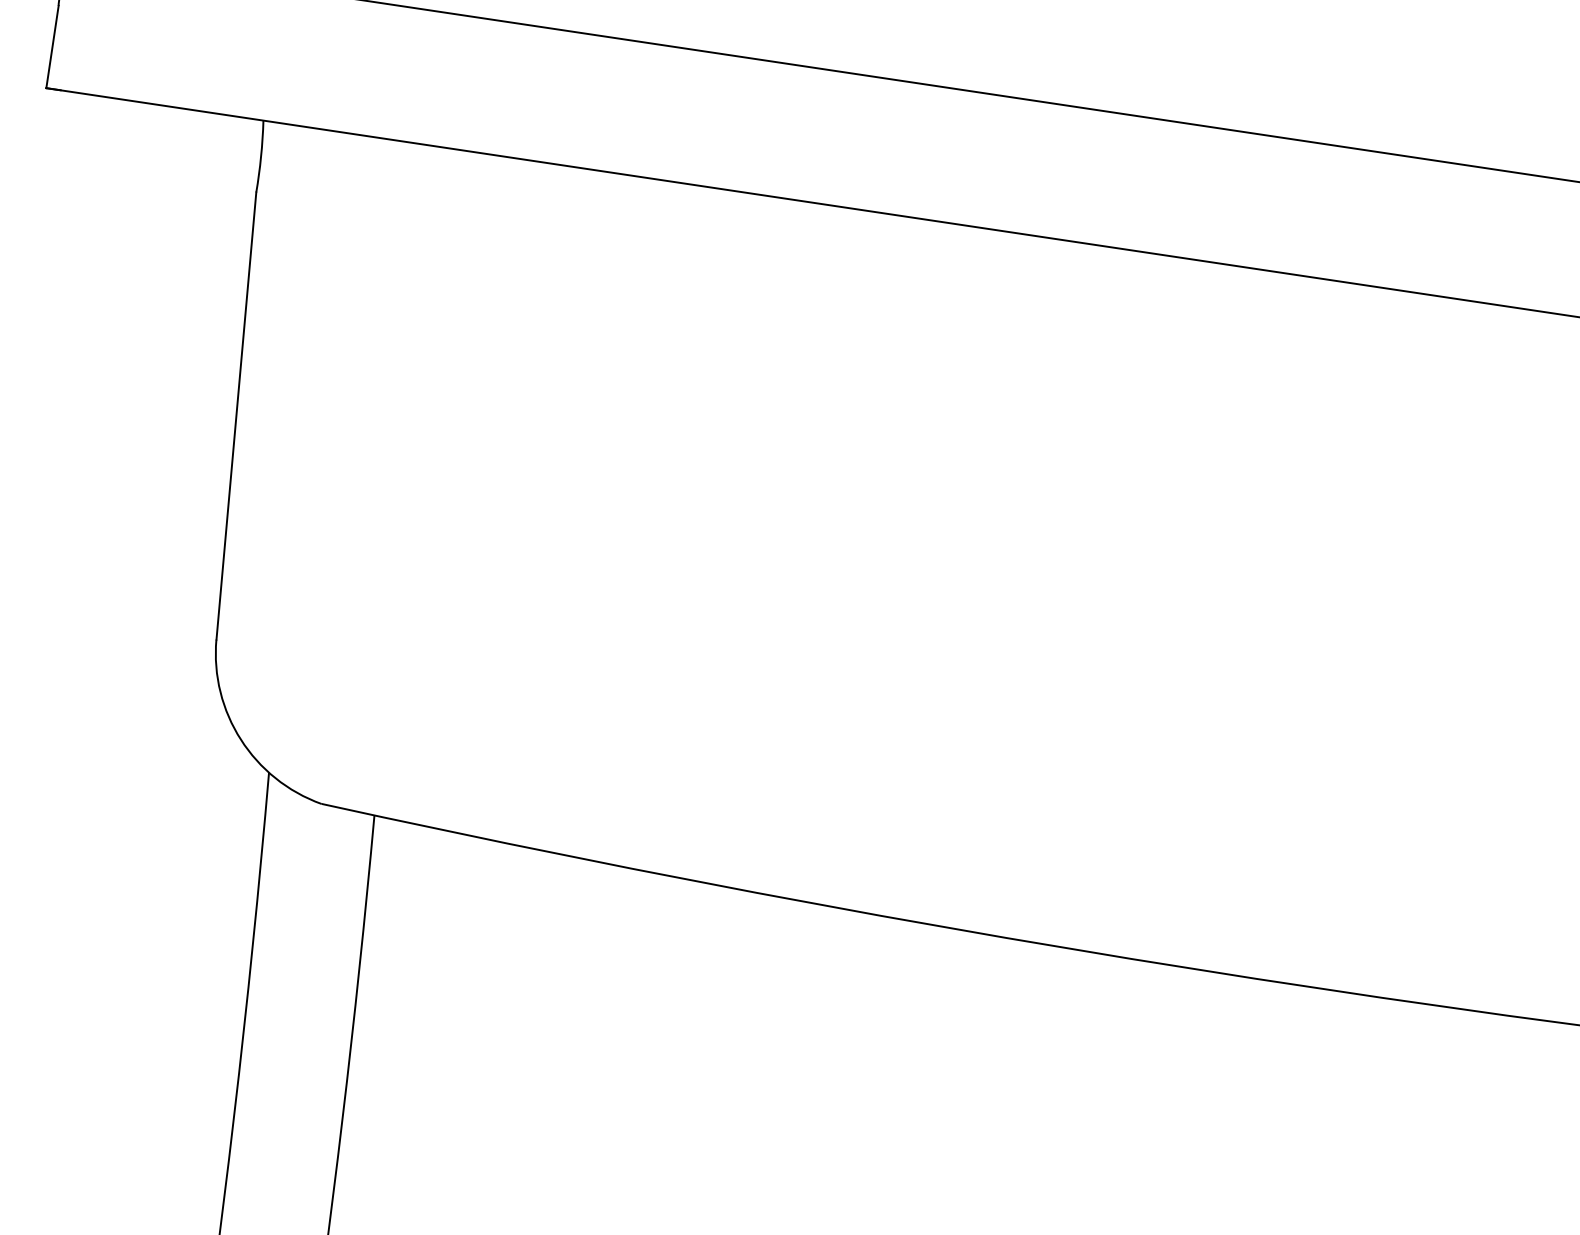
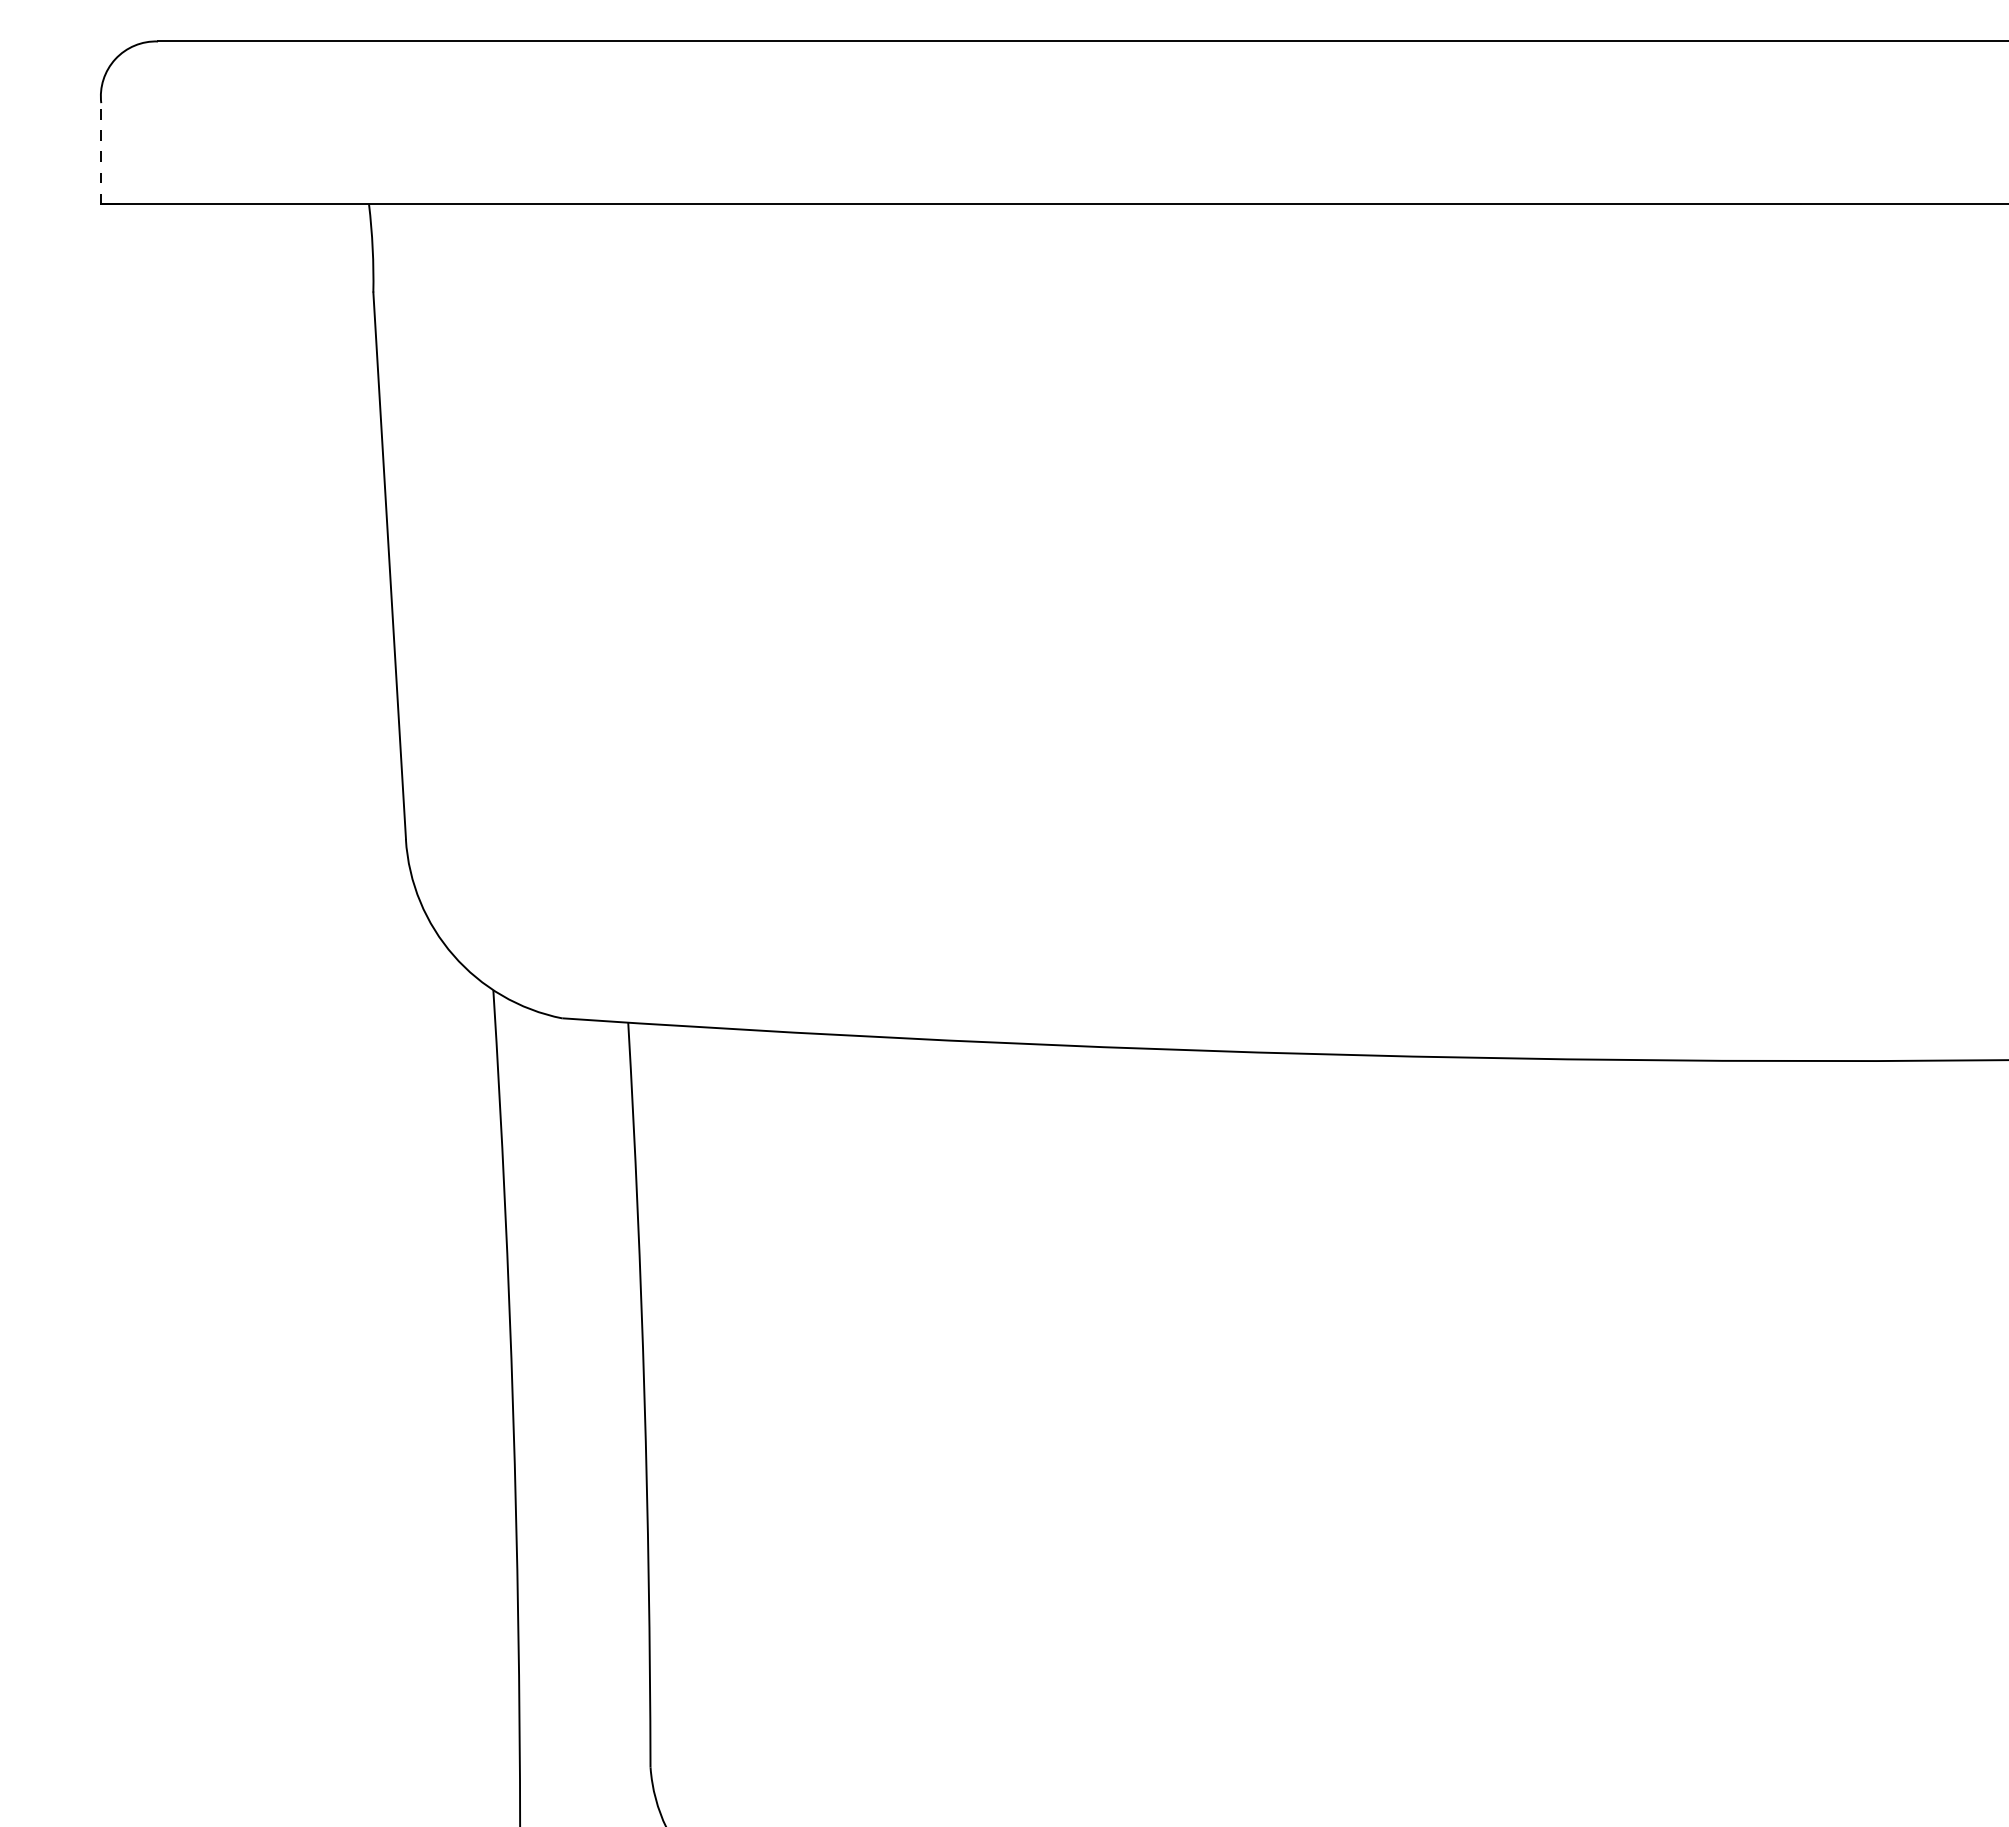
line: (52, 46) -> (101, 153), solid -> dashed

